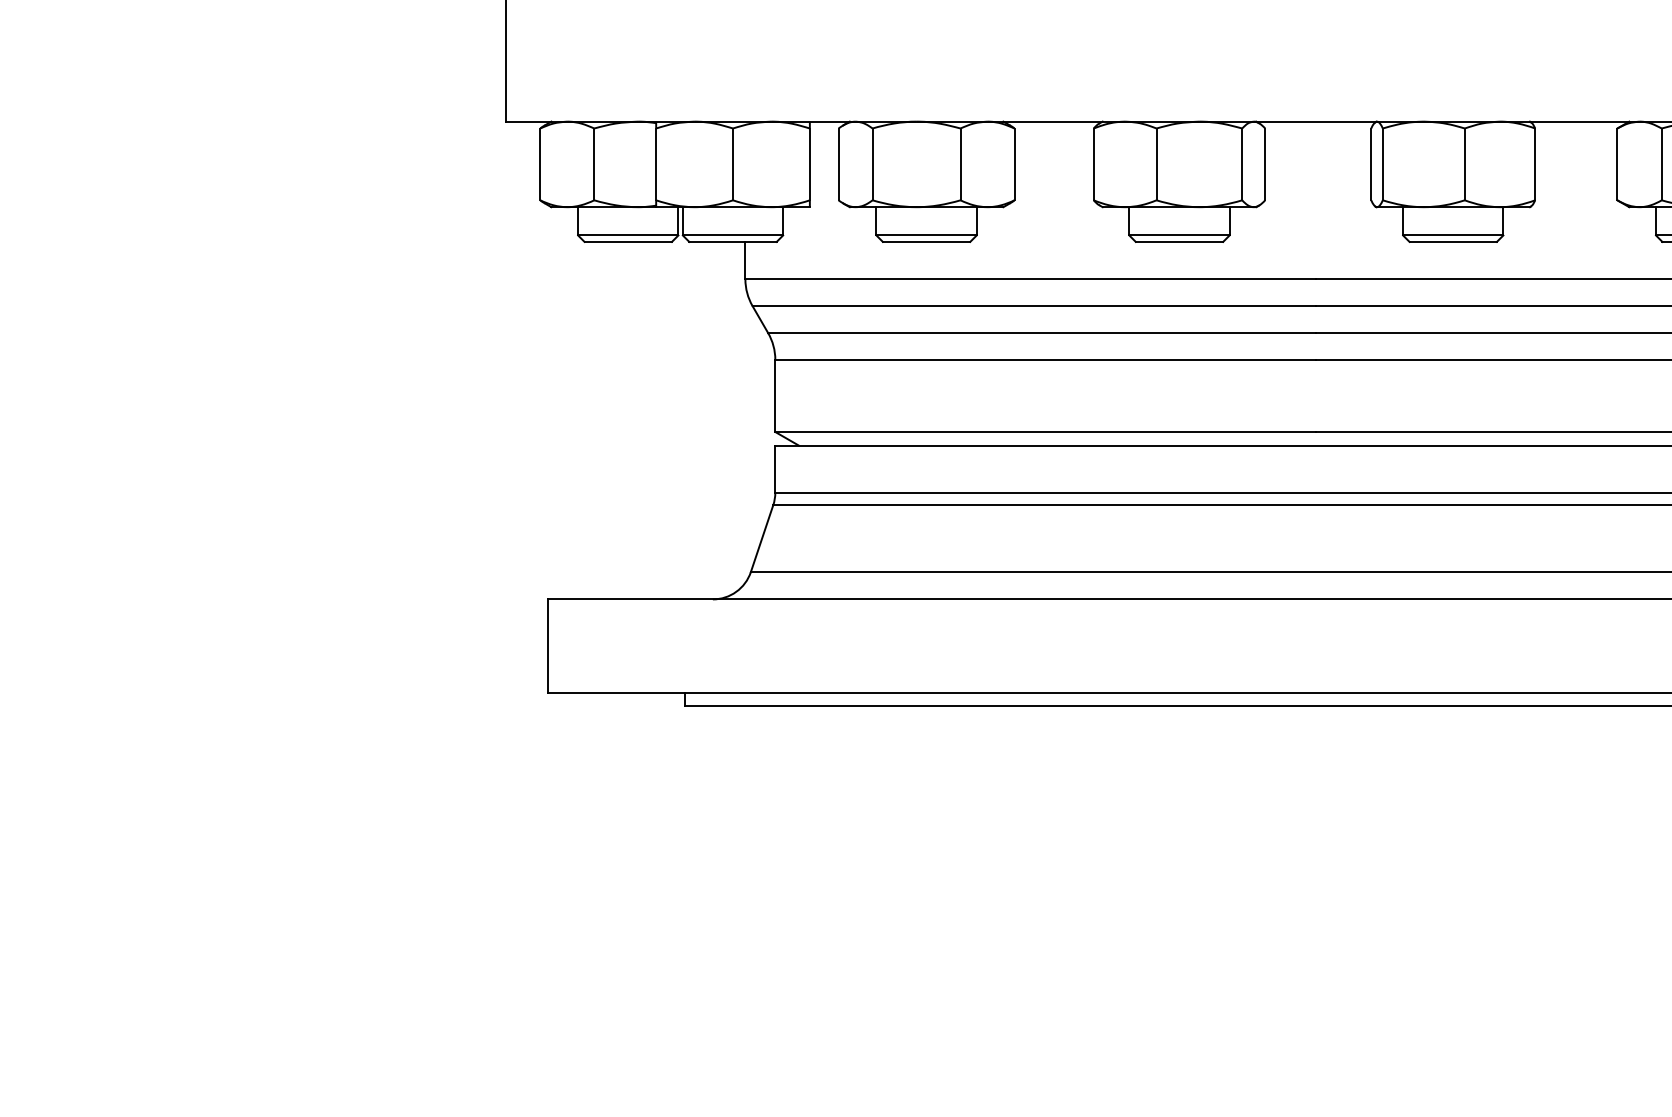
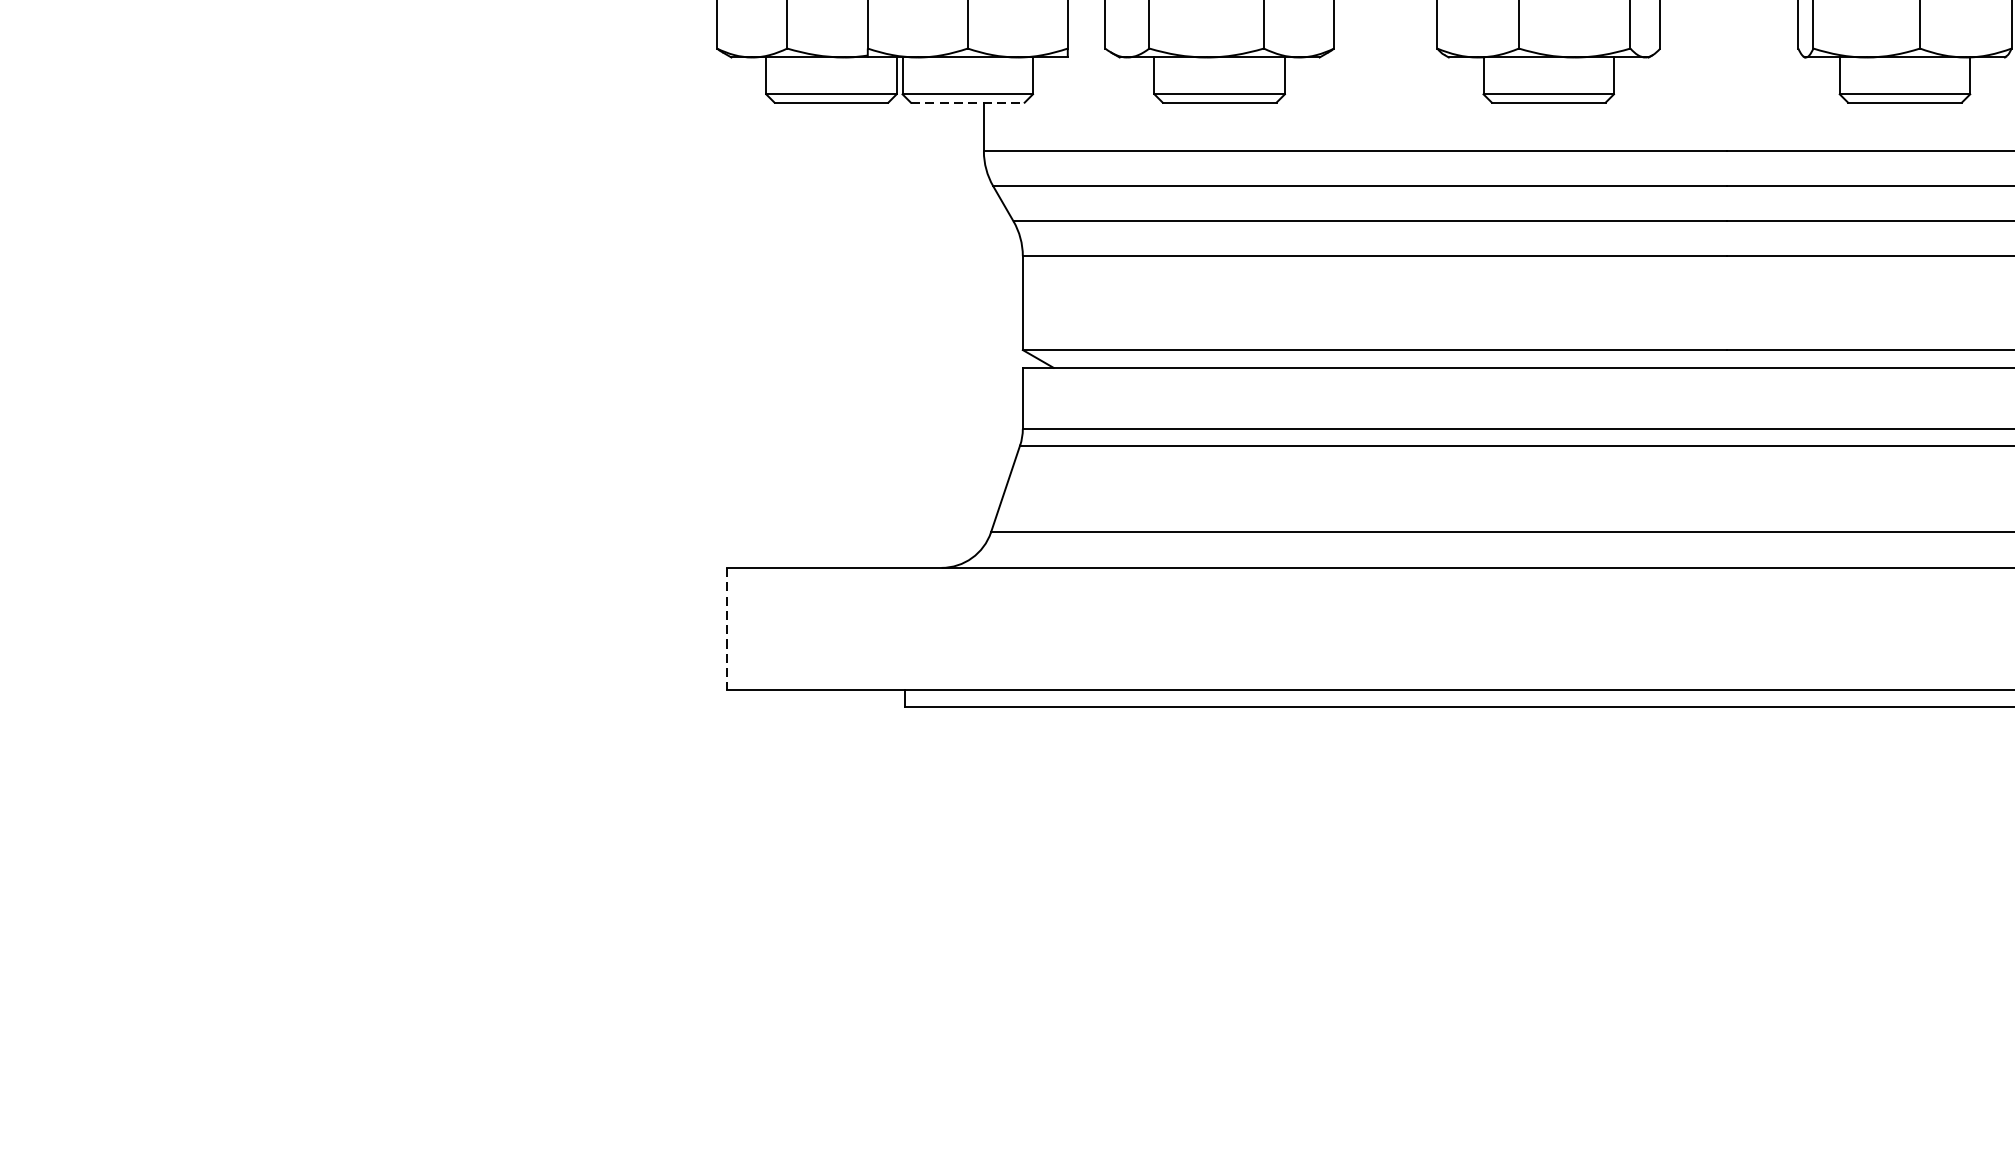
line: (733, 241) -> (968, 102), solid -> dashed
line: (547, 646) -> (726, 629), solid -> dashed

